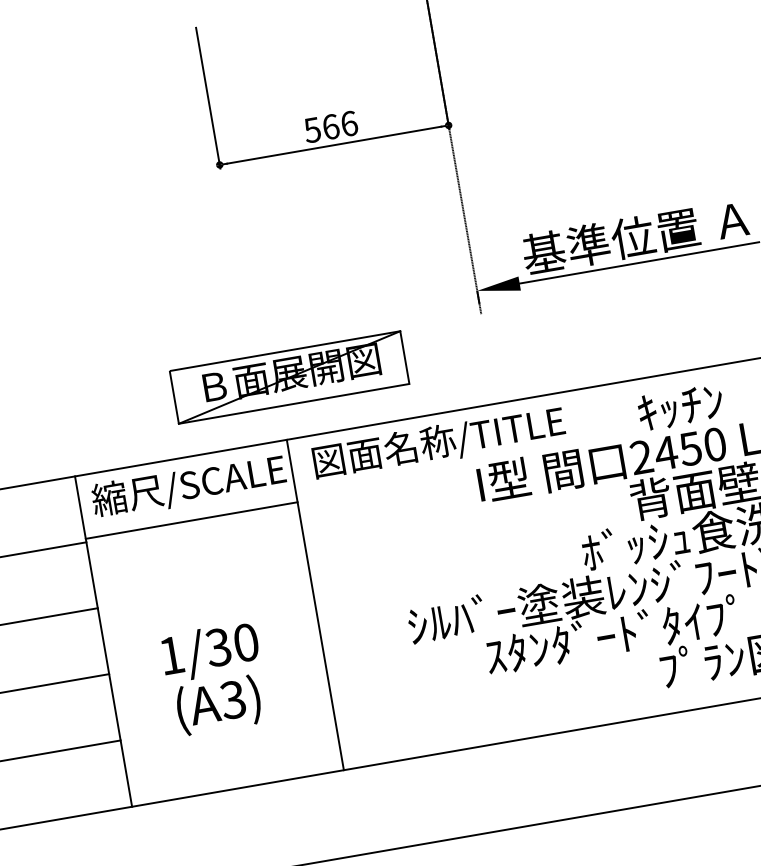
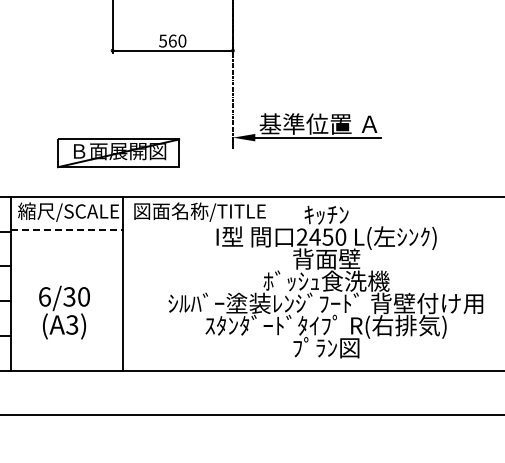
text: (349, 122) -> (182, 40), 566 -> 560
part: (289, 377) -> (118, 153), moved
line: (190, 520) -> (66, 229), solid -> dashed
text: (170, 654) -> (44, 296), 1/30 -> 6/30

